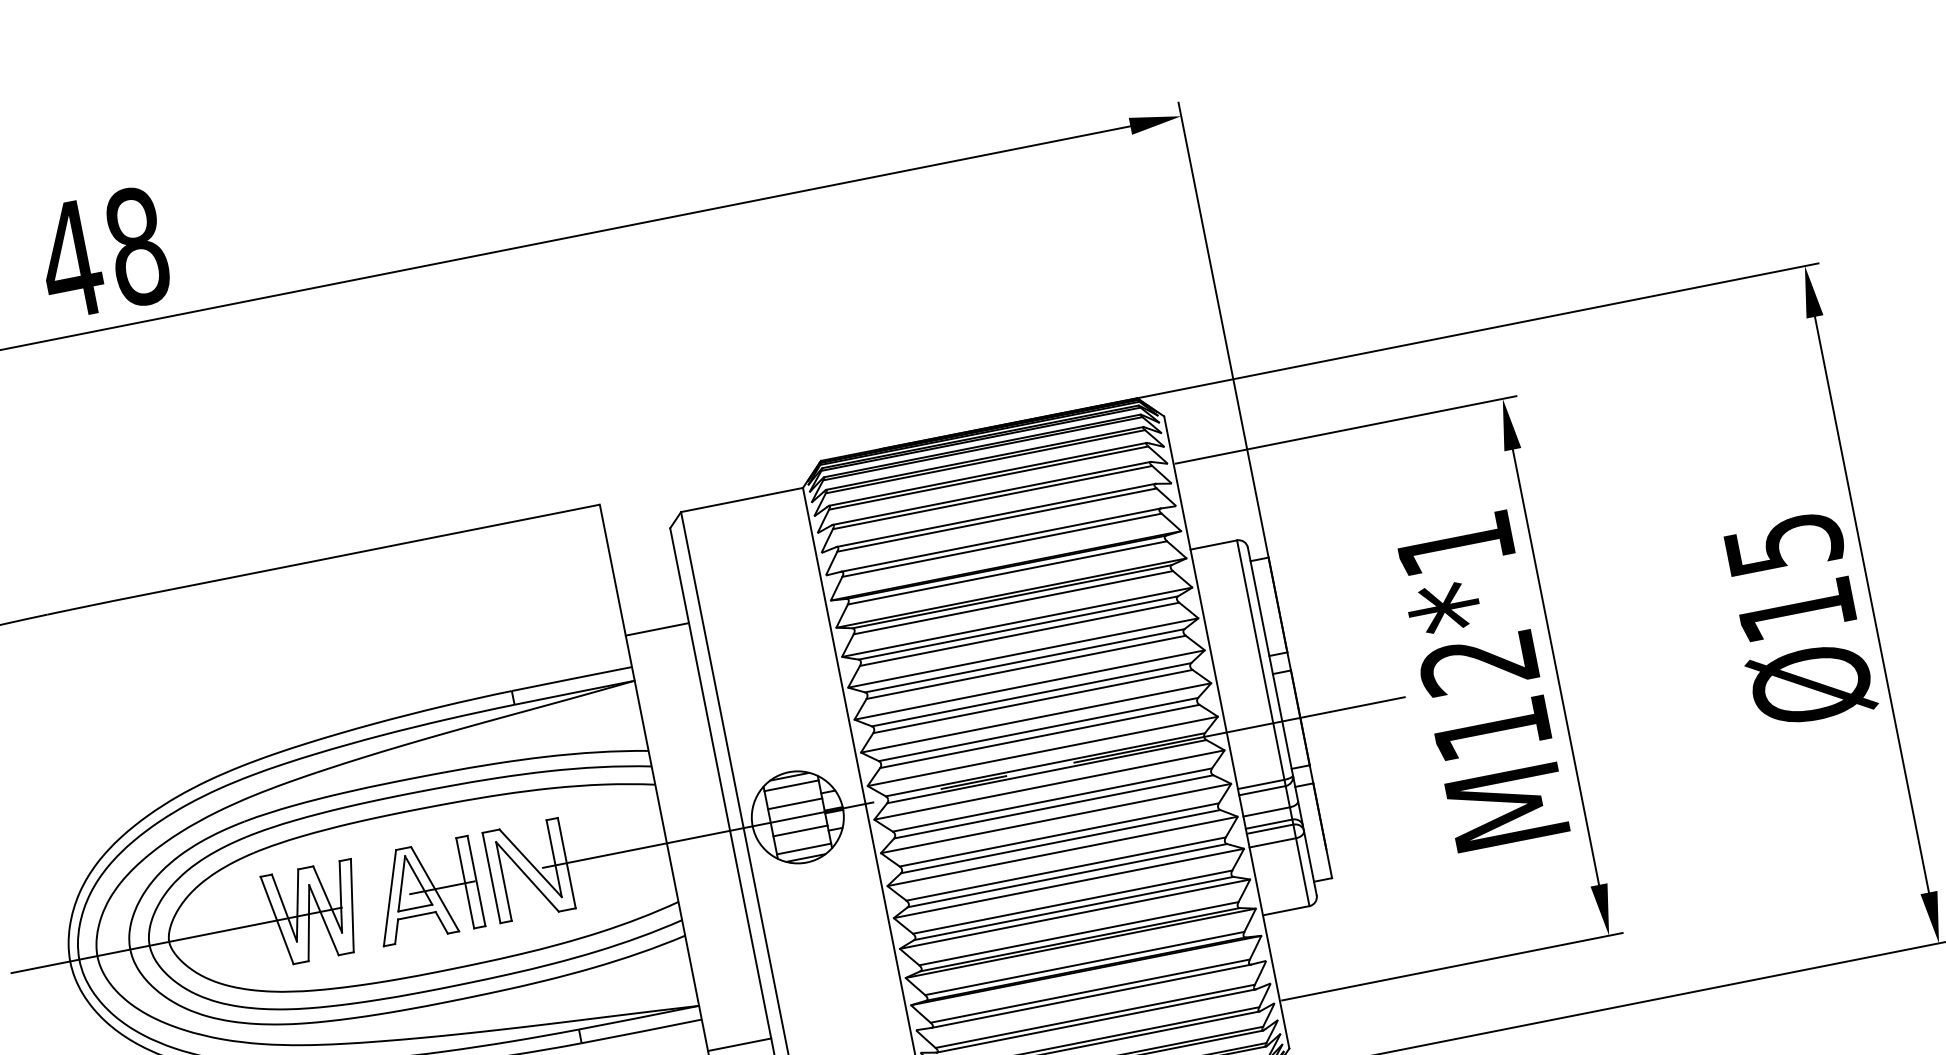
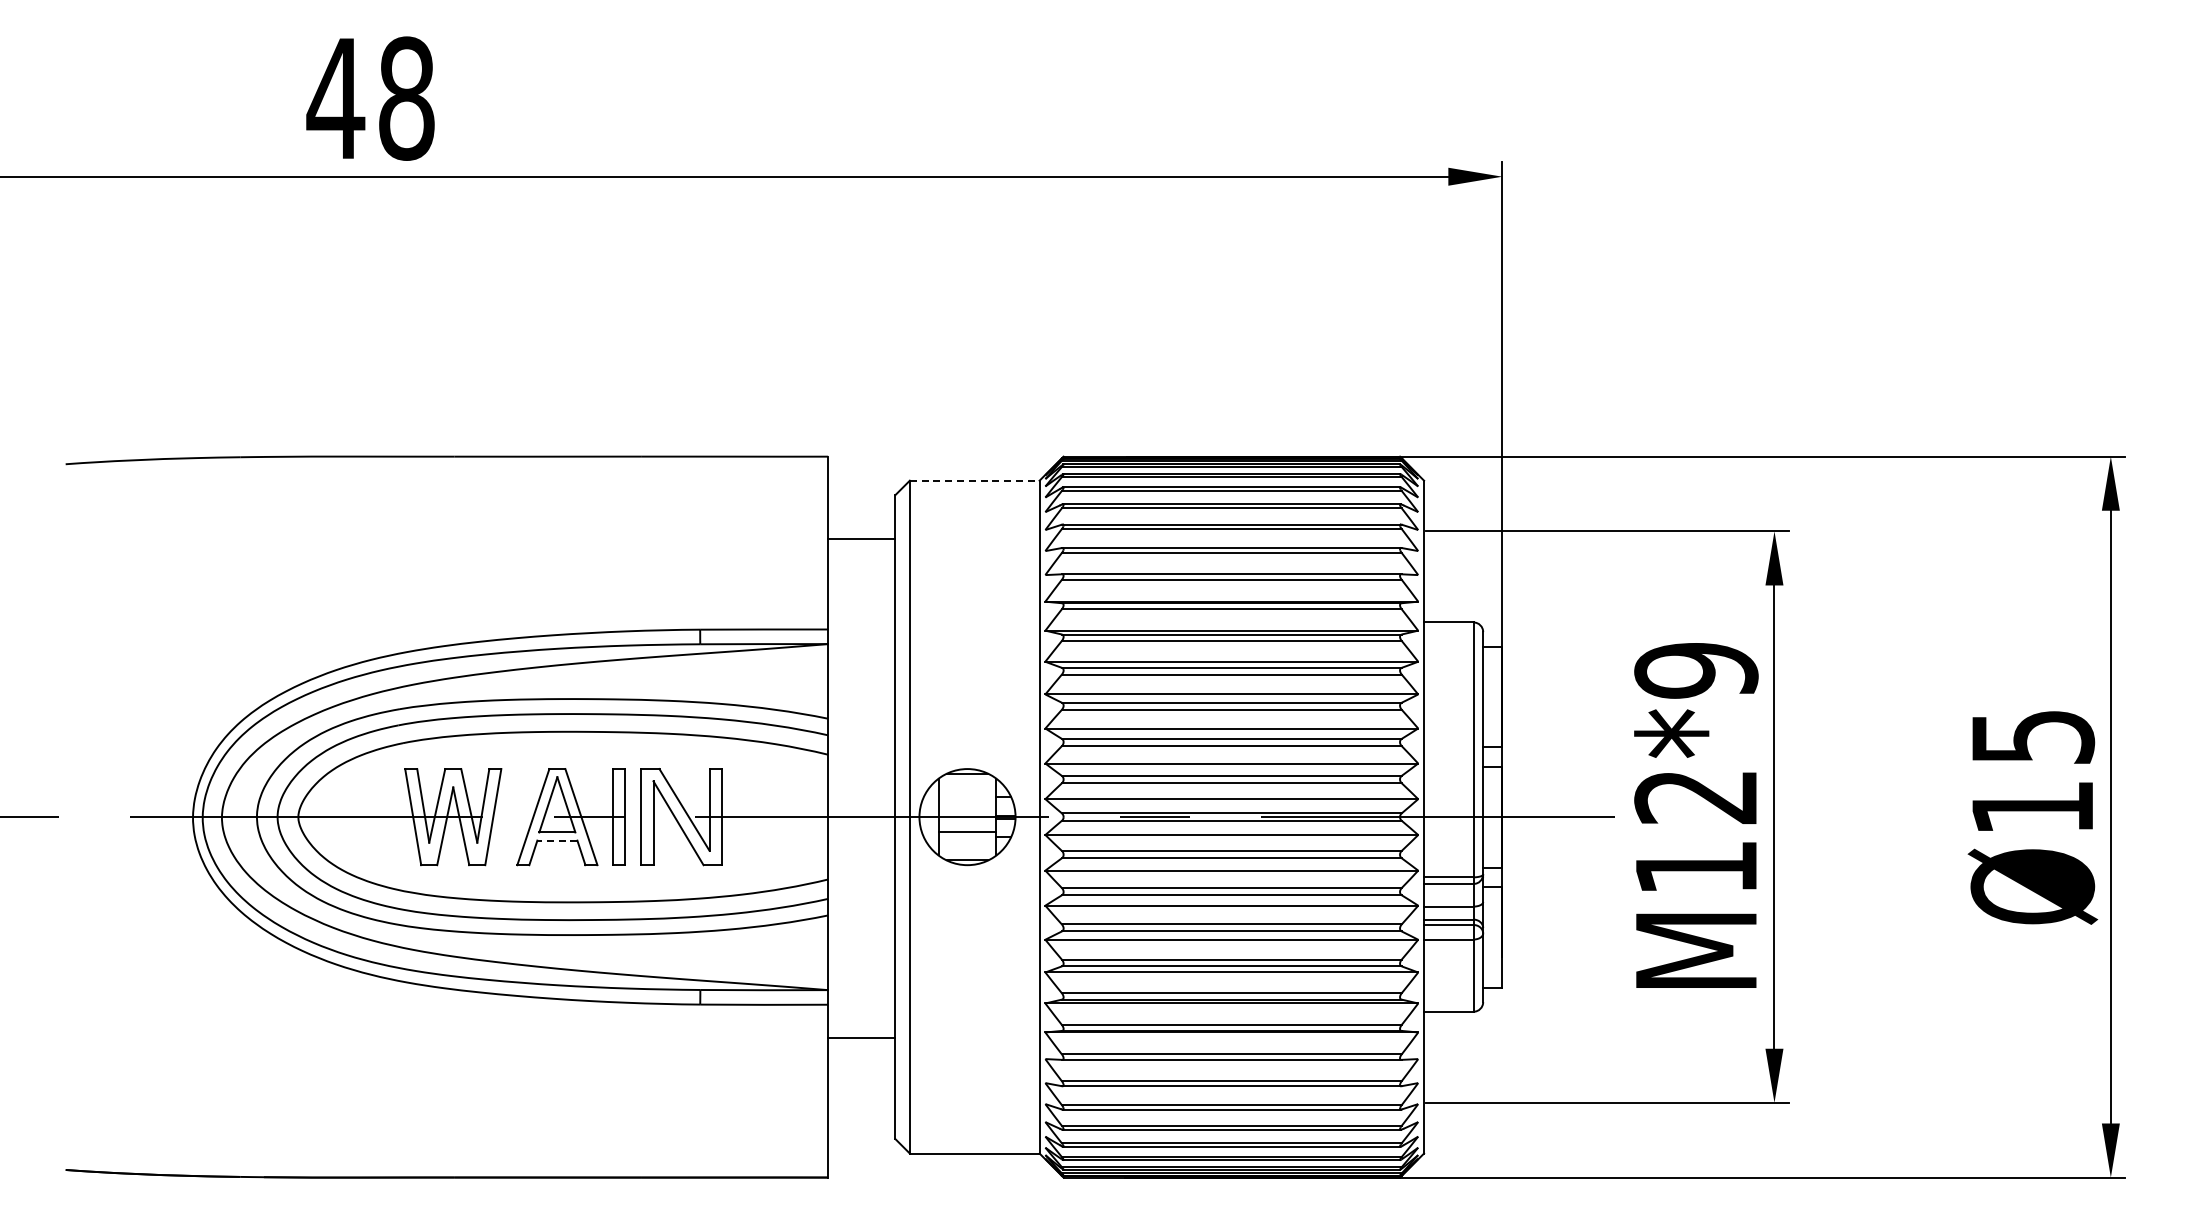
line: (741, 499) -> (974, 480), solid -> dashed
text: (1455, 544) -> (1696, 670), M12*1 -> M12*9
line: (657, 629) -> (861, 539), moved
line: (791, 785) -> (967, 783), removed
line: (795, 803) -> (967, 802), removed
line: (804, 848) -> (967, 850), removed
line: (416, 915) -> (556, 840), solid -> dashed

